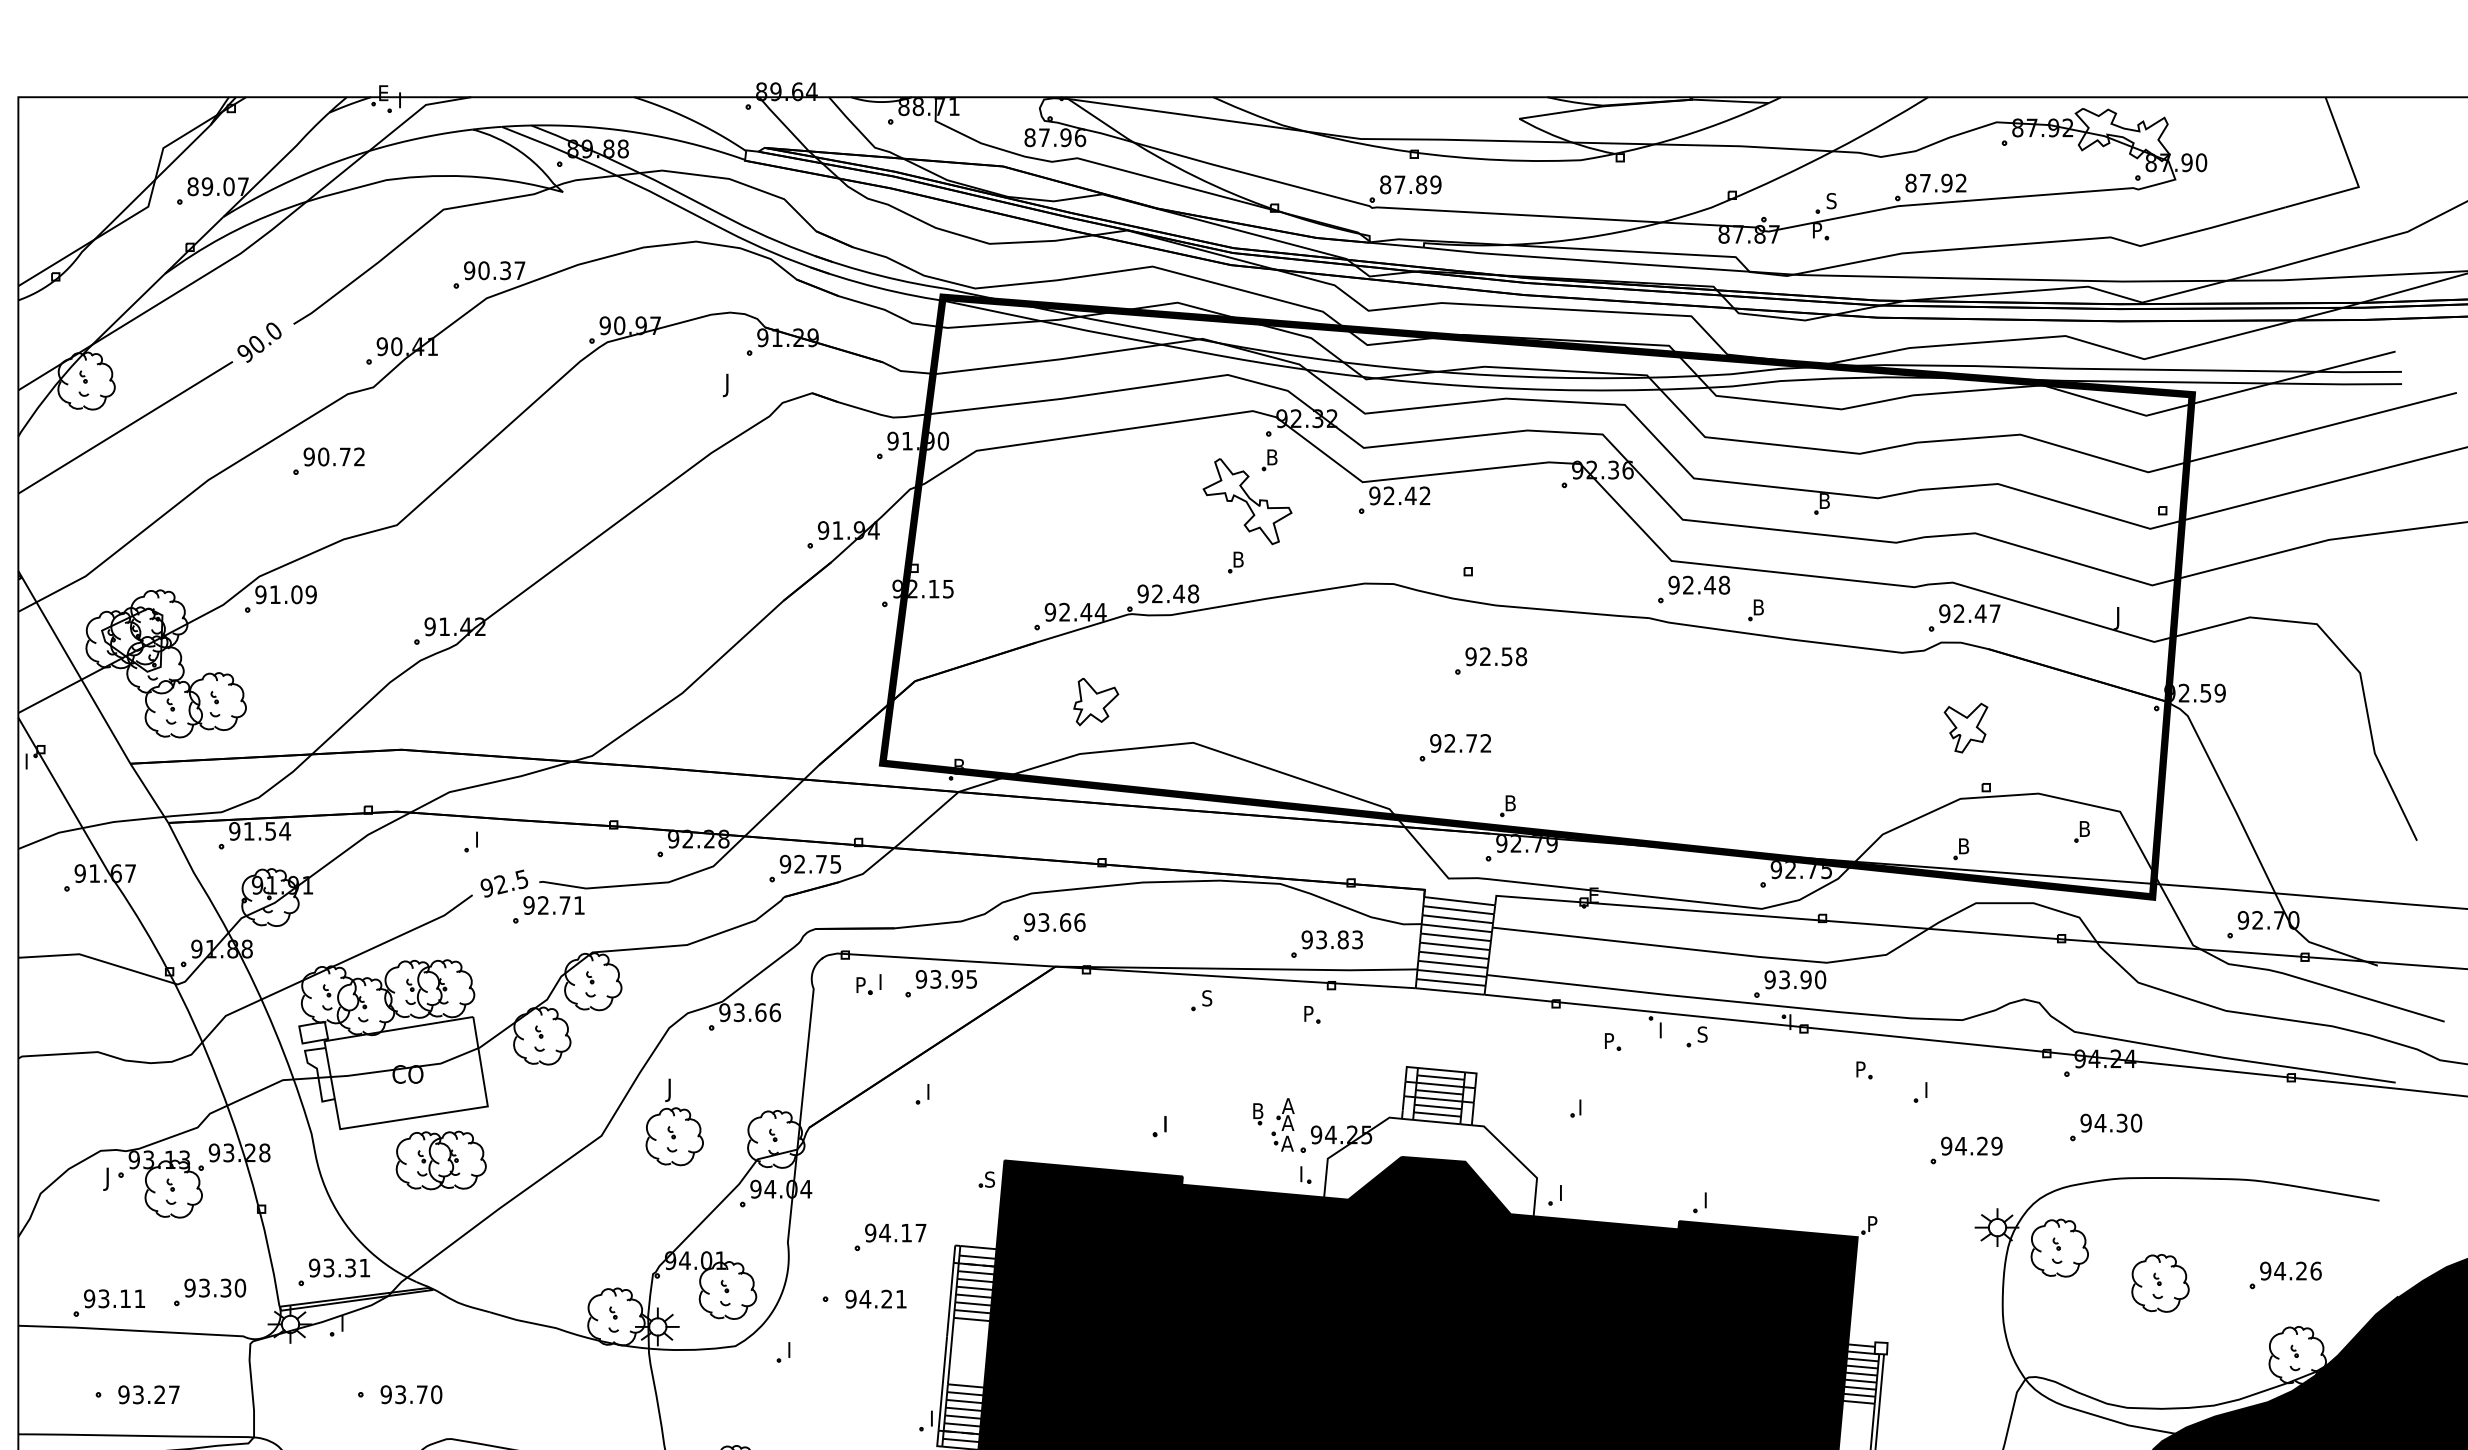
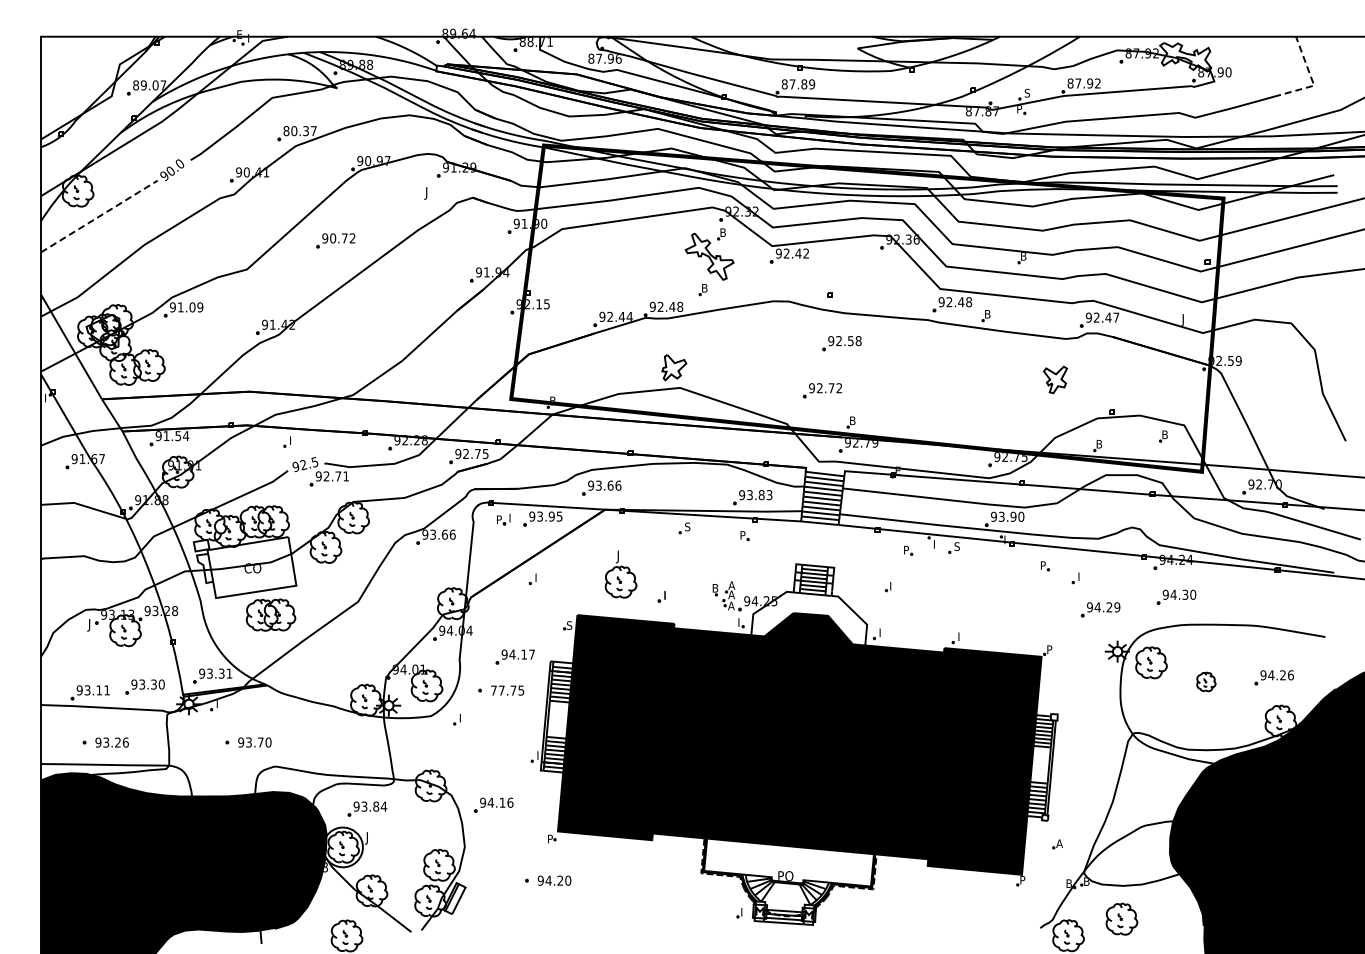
line: (2355, 179) -> (1312, 81), solid -> dashed
text: (469, 271) -> (286, 131), 90.37 -> 80.37
line: (125, 427) -> (99, 216), solid -> dashed
part: (328, 460) -> (335, 240), moved
part: (1096, 701) -> (674, 367), moved
part: (1966, 727) -> (1055, 379), moved
part: (673, 1122) -> (620, 574), moved
part: (2160, 1282) -> (1206, 681), size x0.6
text: (875, 1299) -> (507, 690), 94.21 -> 77.75
text: (173, 1394) -> (125, 742), 93.27 -> 93.26

